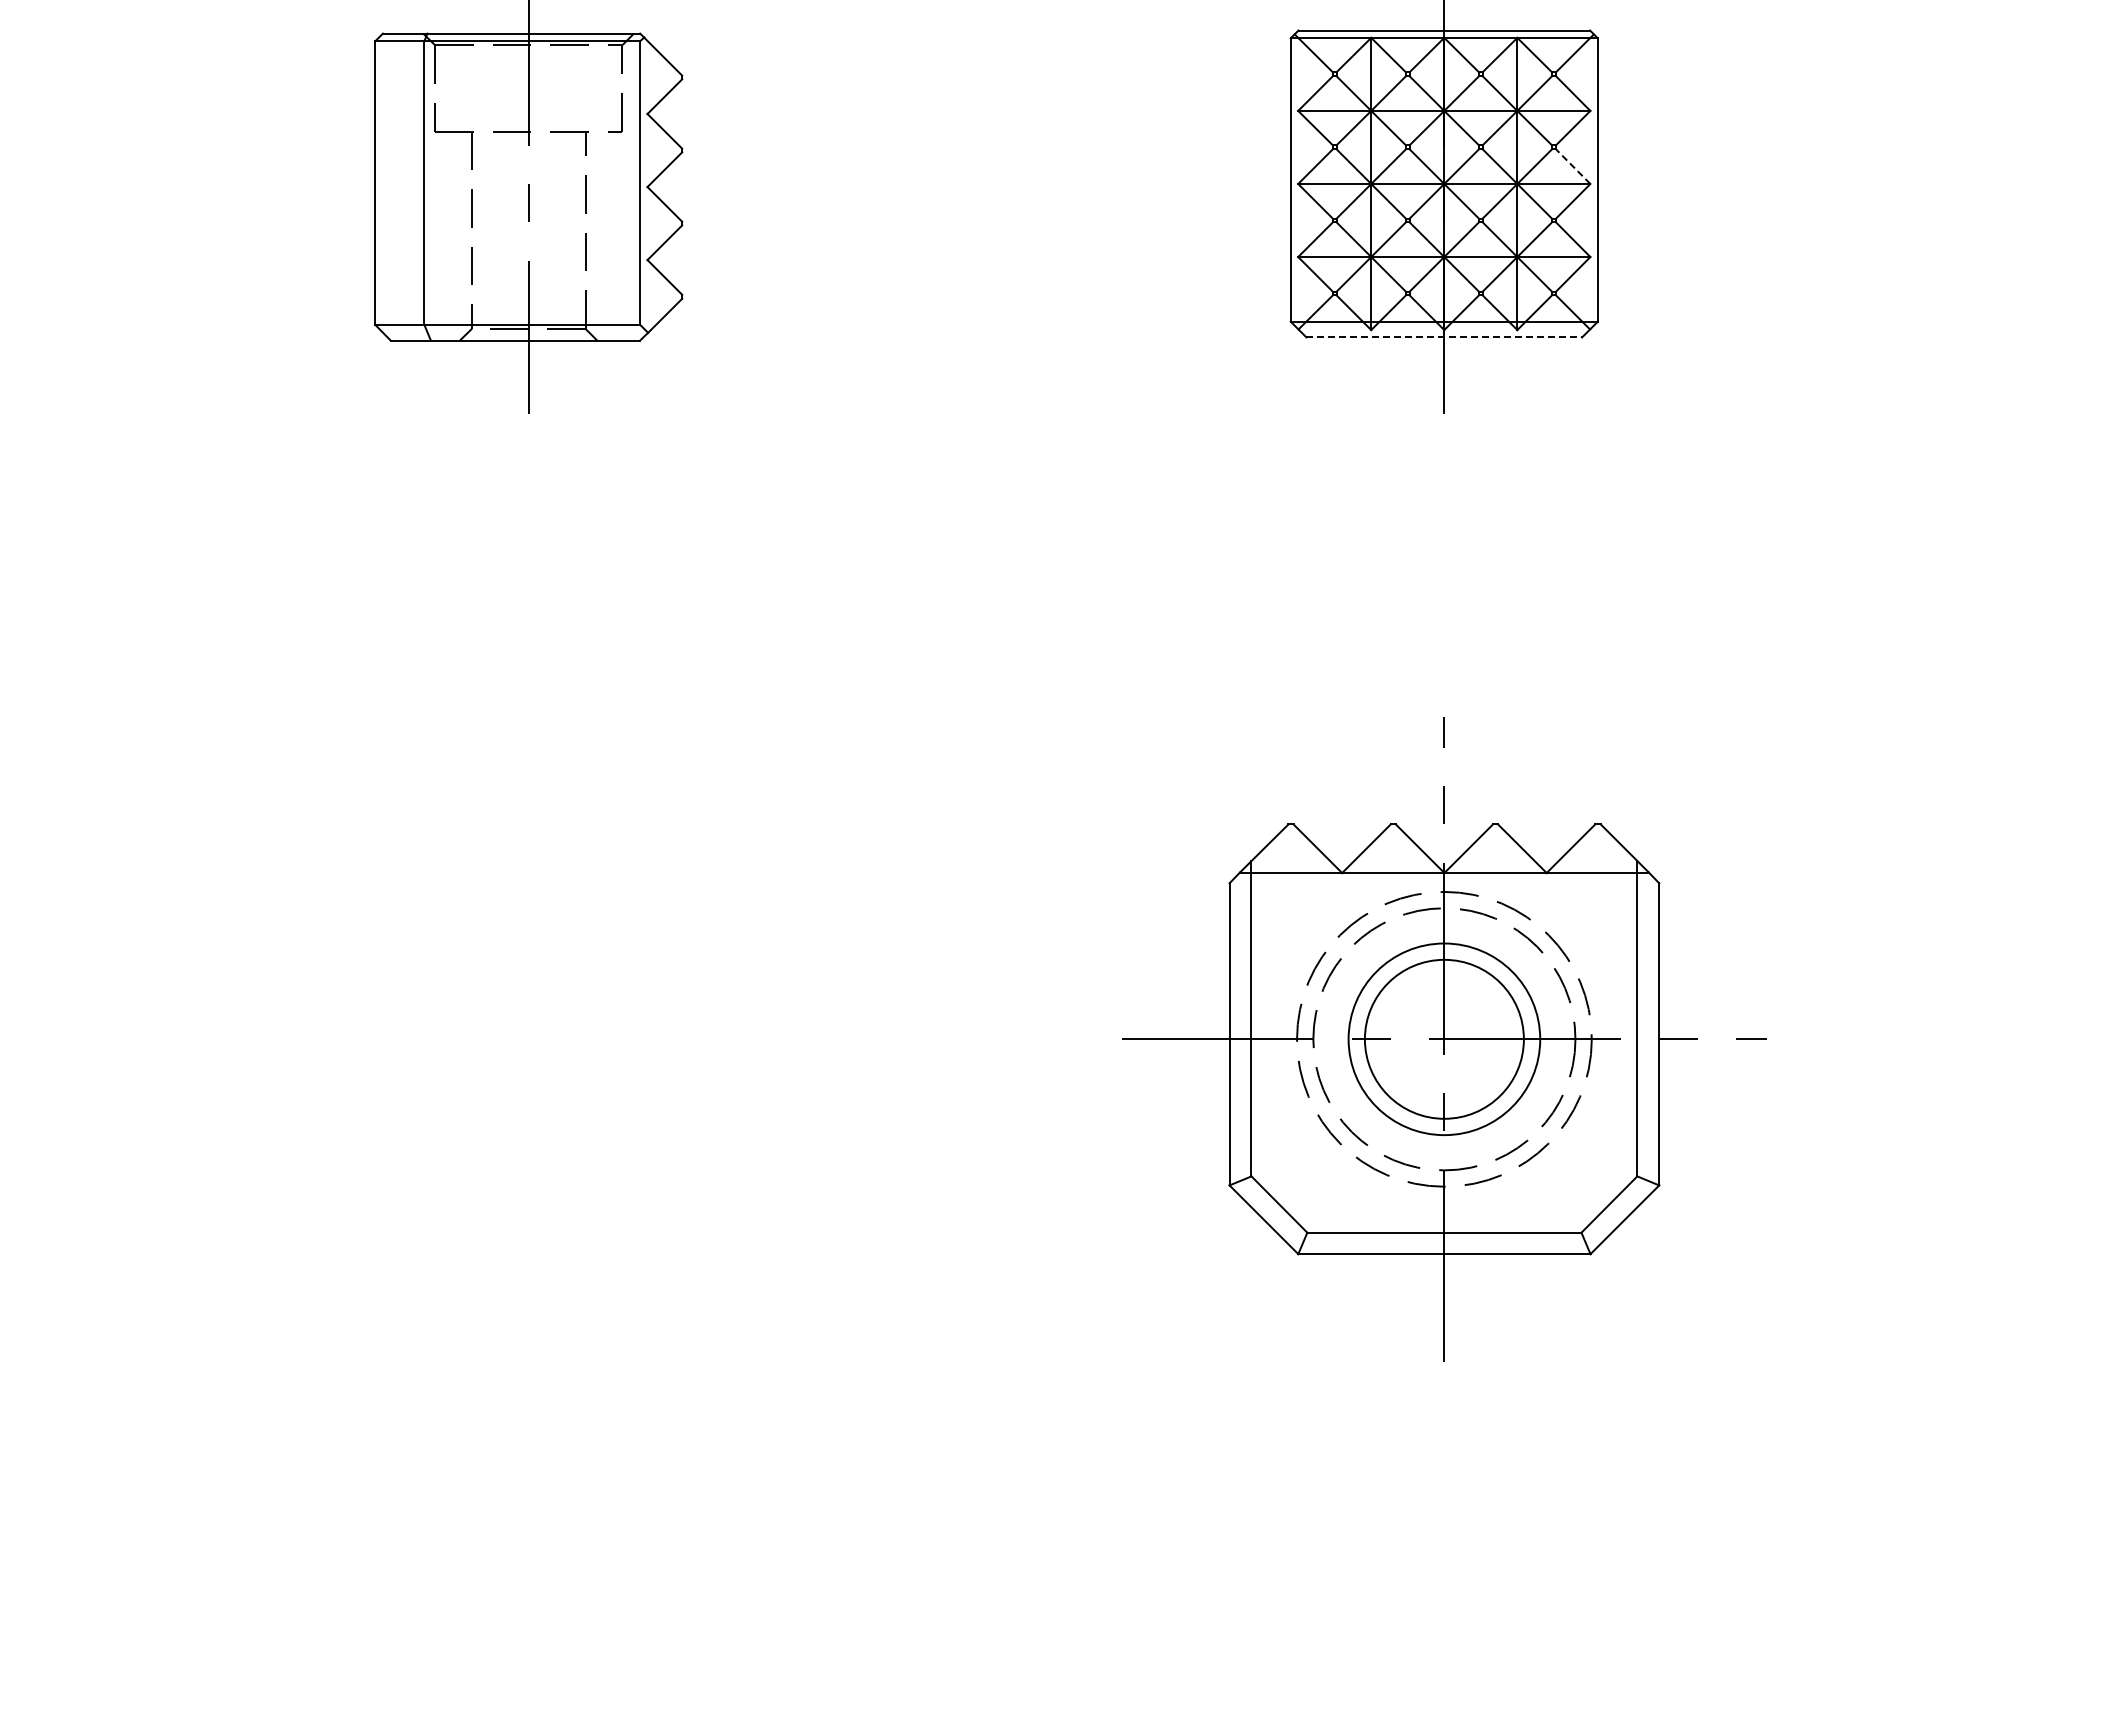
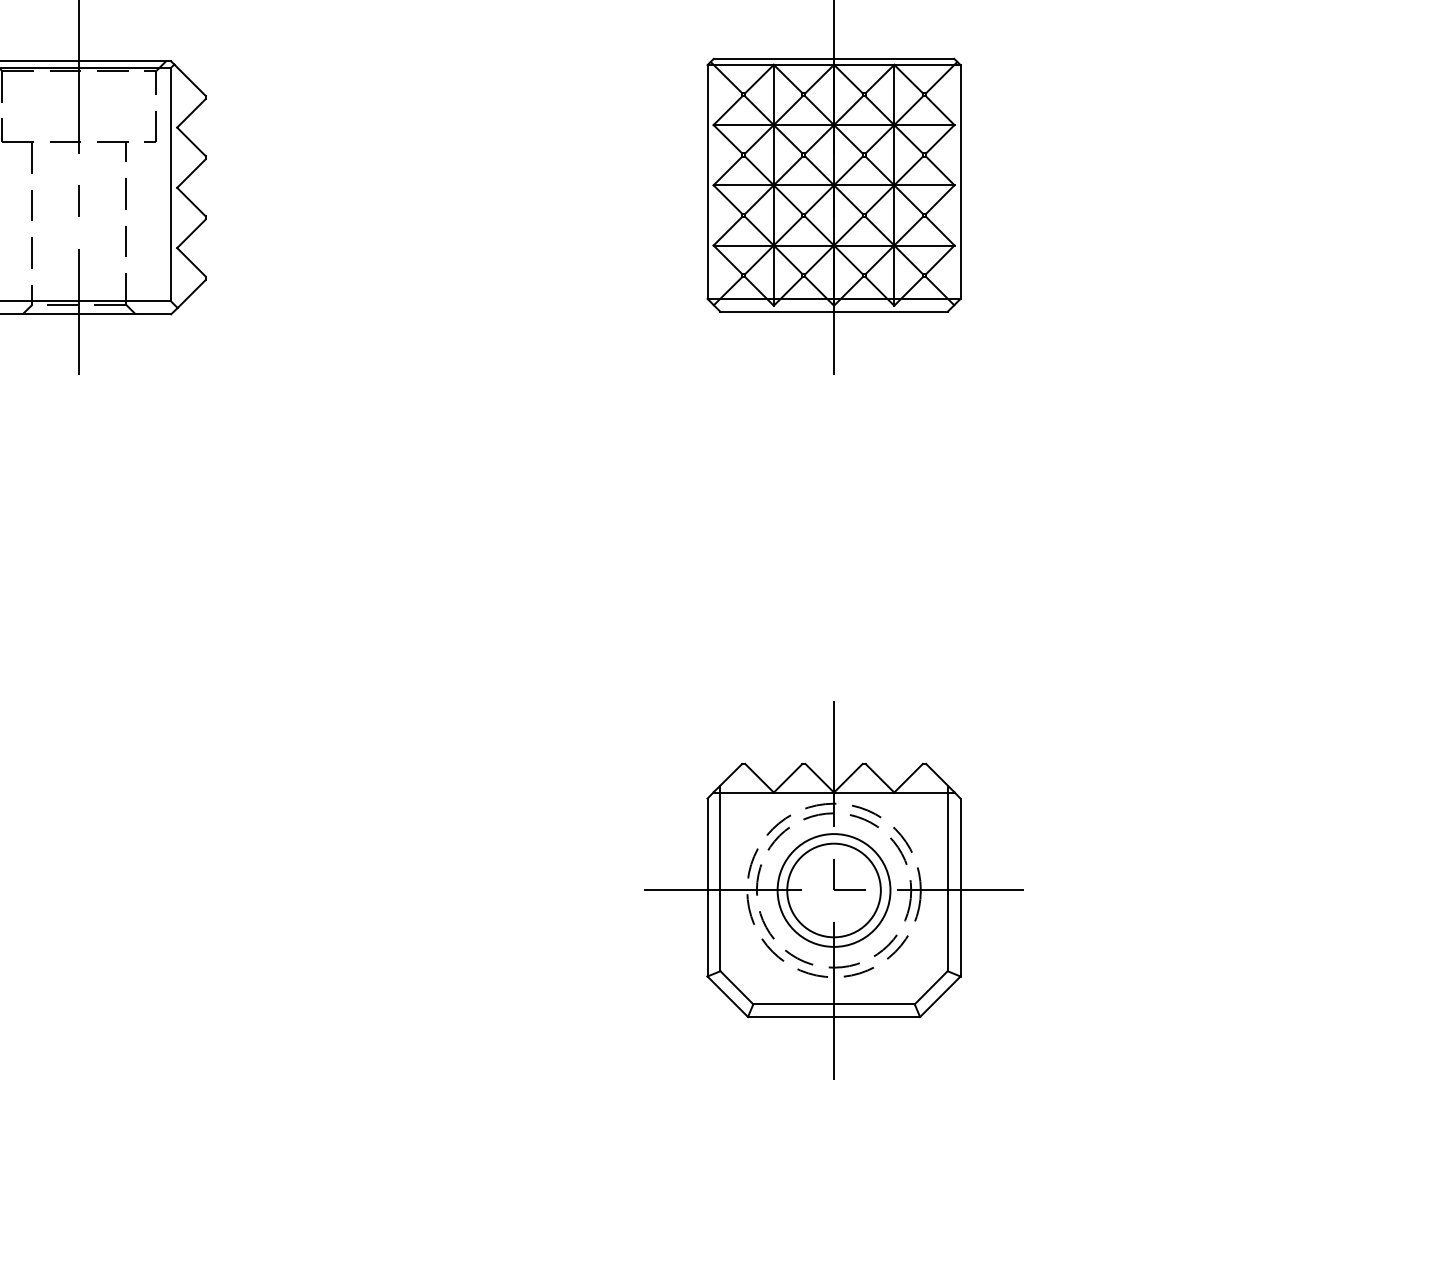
line: (1572, 166) -> (939, 170), dashed -> solid
line: (1444, 337) -> (834, 311), dashed -> solid
part: (1443, 1039) -> (833, 890), size x0.71

